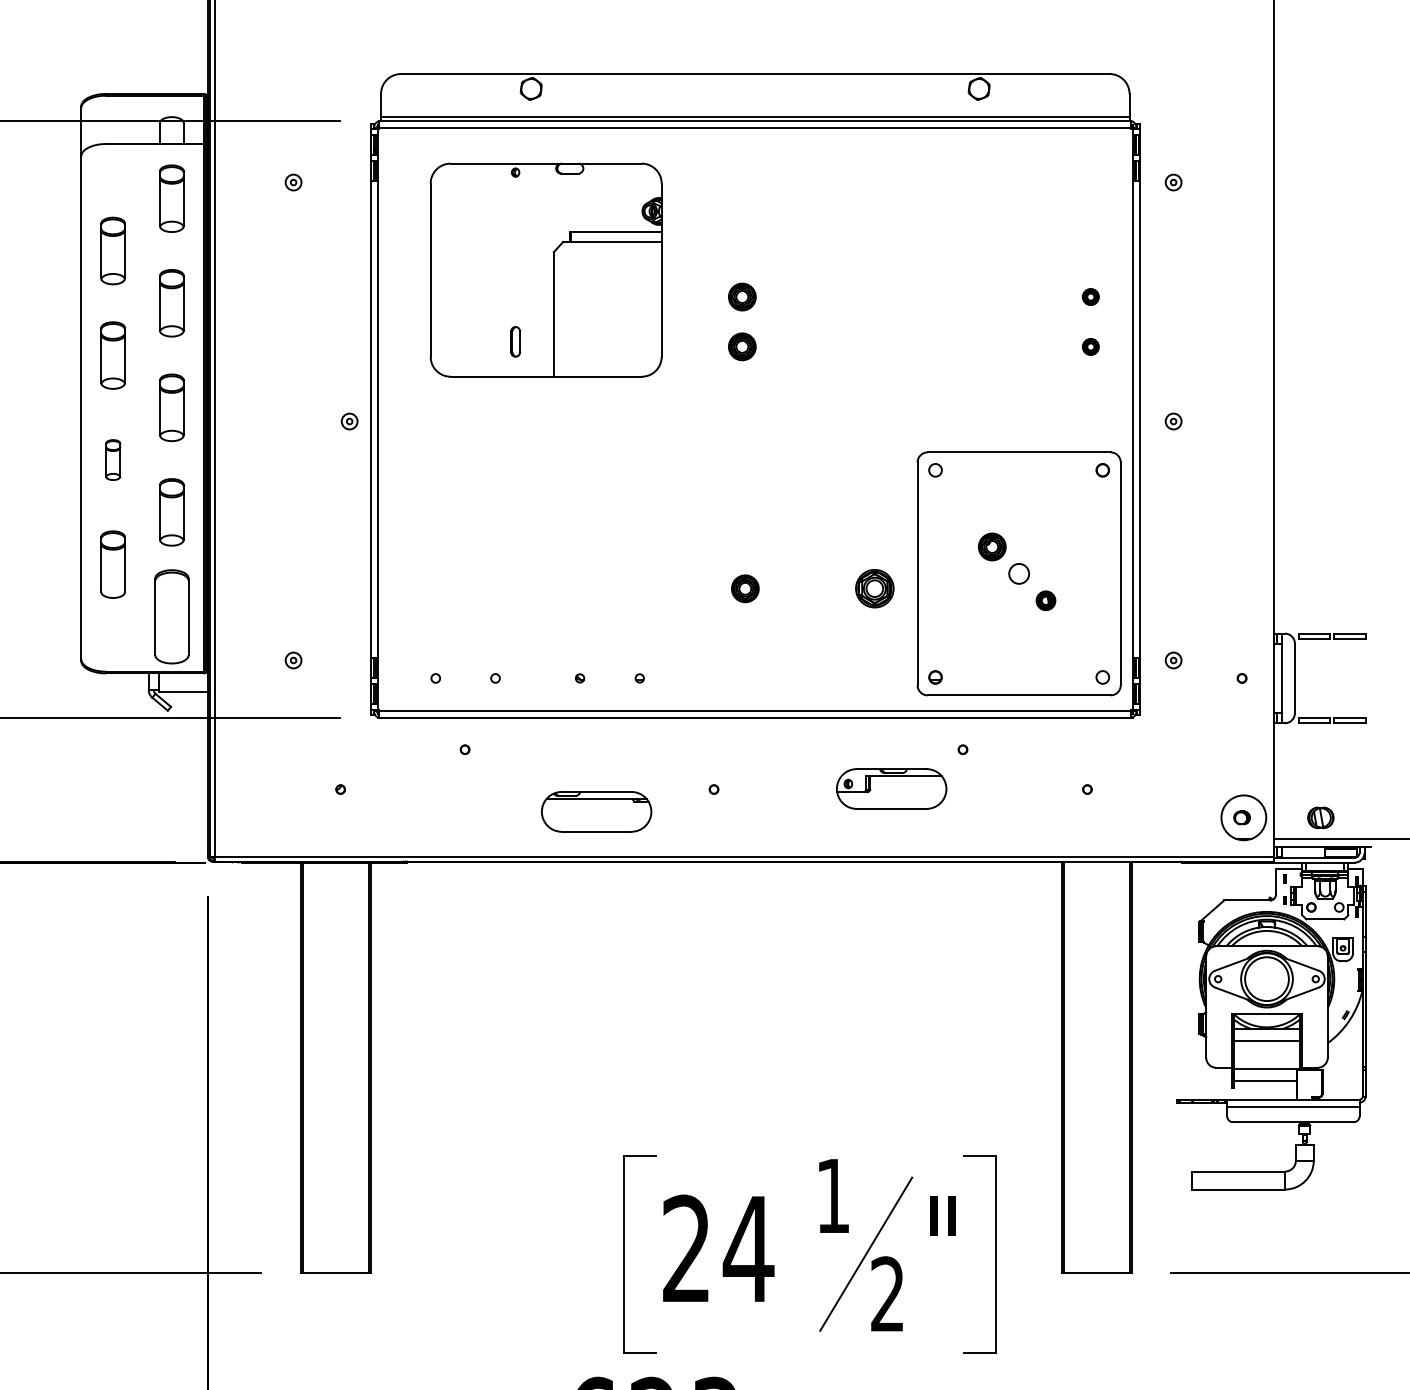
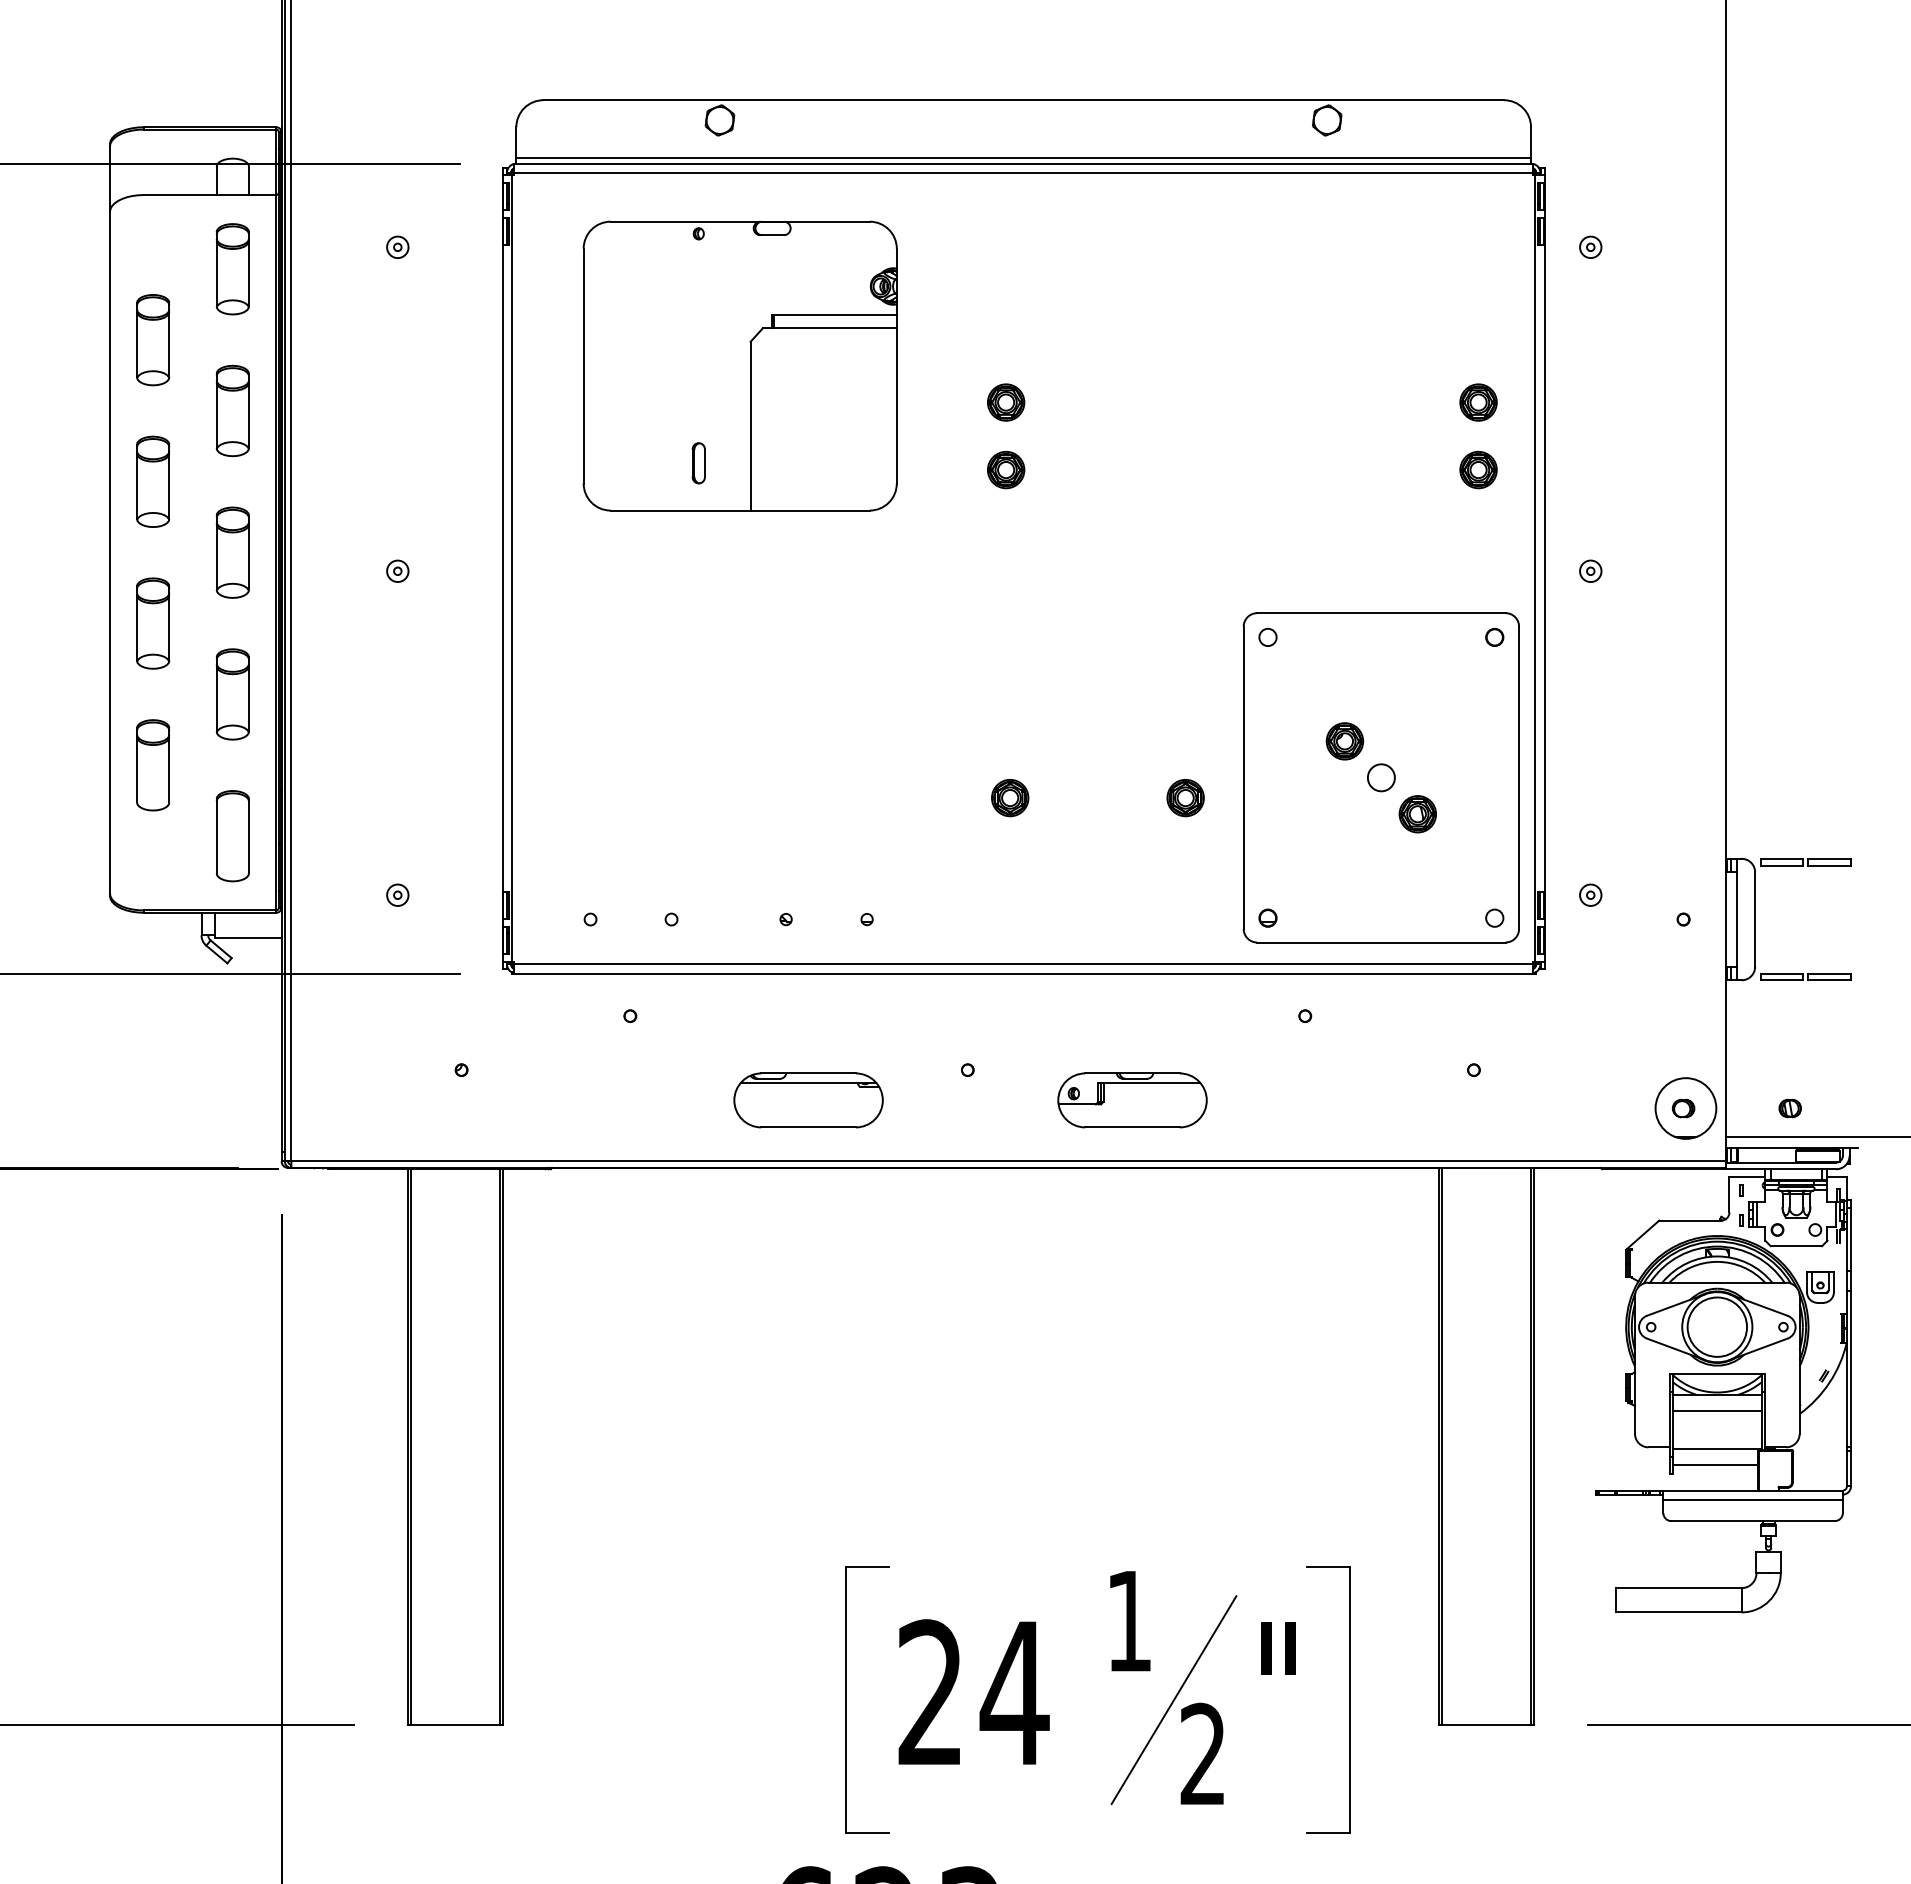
part: (1090, 297) -> (1478, 402), size x1.67
part: (1090, 347) -> (1478, 470), size x1.67
part: (349, 420) -> (397, 570), moved
part: (113, 460) -> (153, 623), size x1.67
part: (874, 589) -> (1185, 798), size x0.71
part: (1045, 600) -> (1417, 814), size x1.43
part: (171, 617) -> (232, 836), size x0.71
part: (891, 789) -> (1132, 1100), moved
part: (1320, 817) -> (1789, 1108), size x0.62

